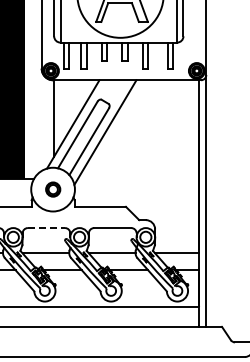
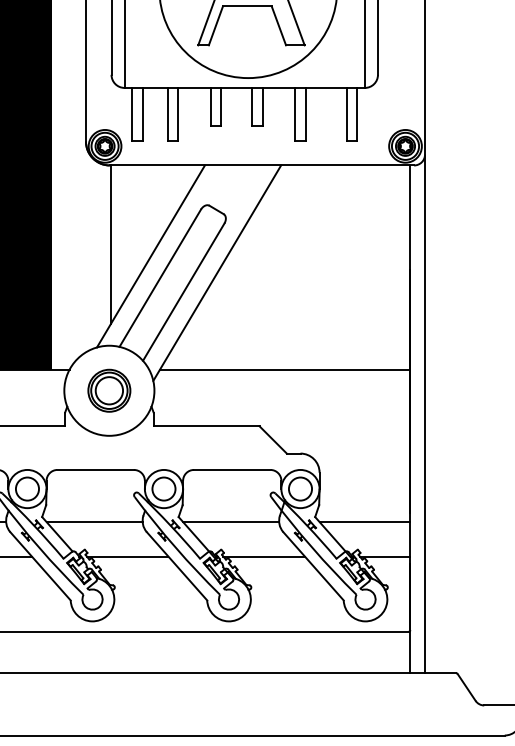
line: (138, 179) -> (285, 369), added
part: (53, 189) -> (110, 390), size x1.43
line: (46, 228) -> (95, 470), dashed -> solid

